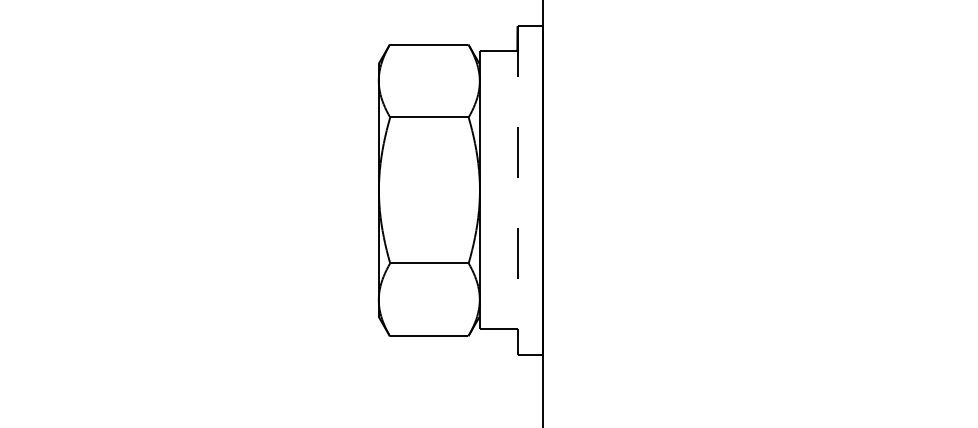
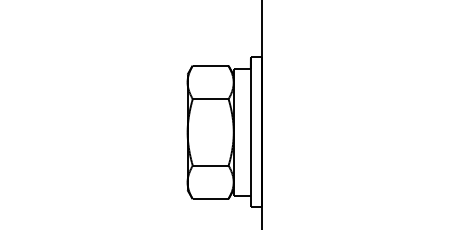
line: (516, 190) -> (250, 132), dashed -> solid

